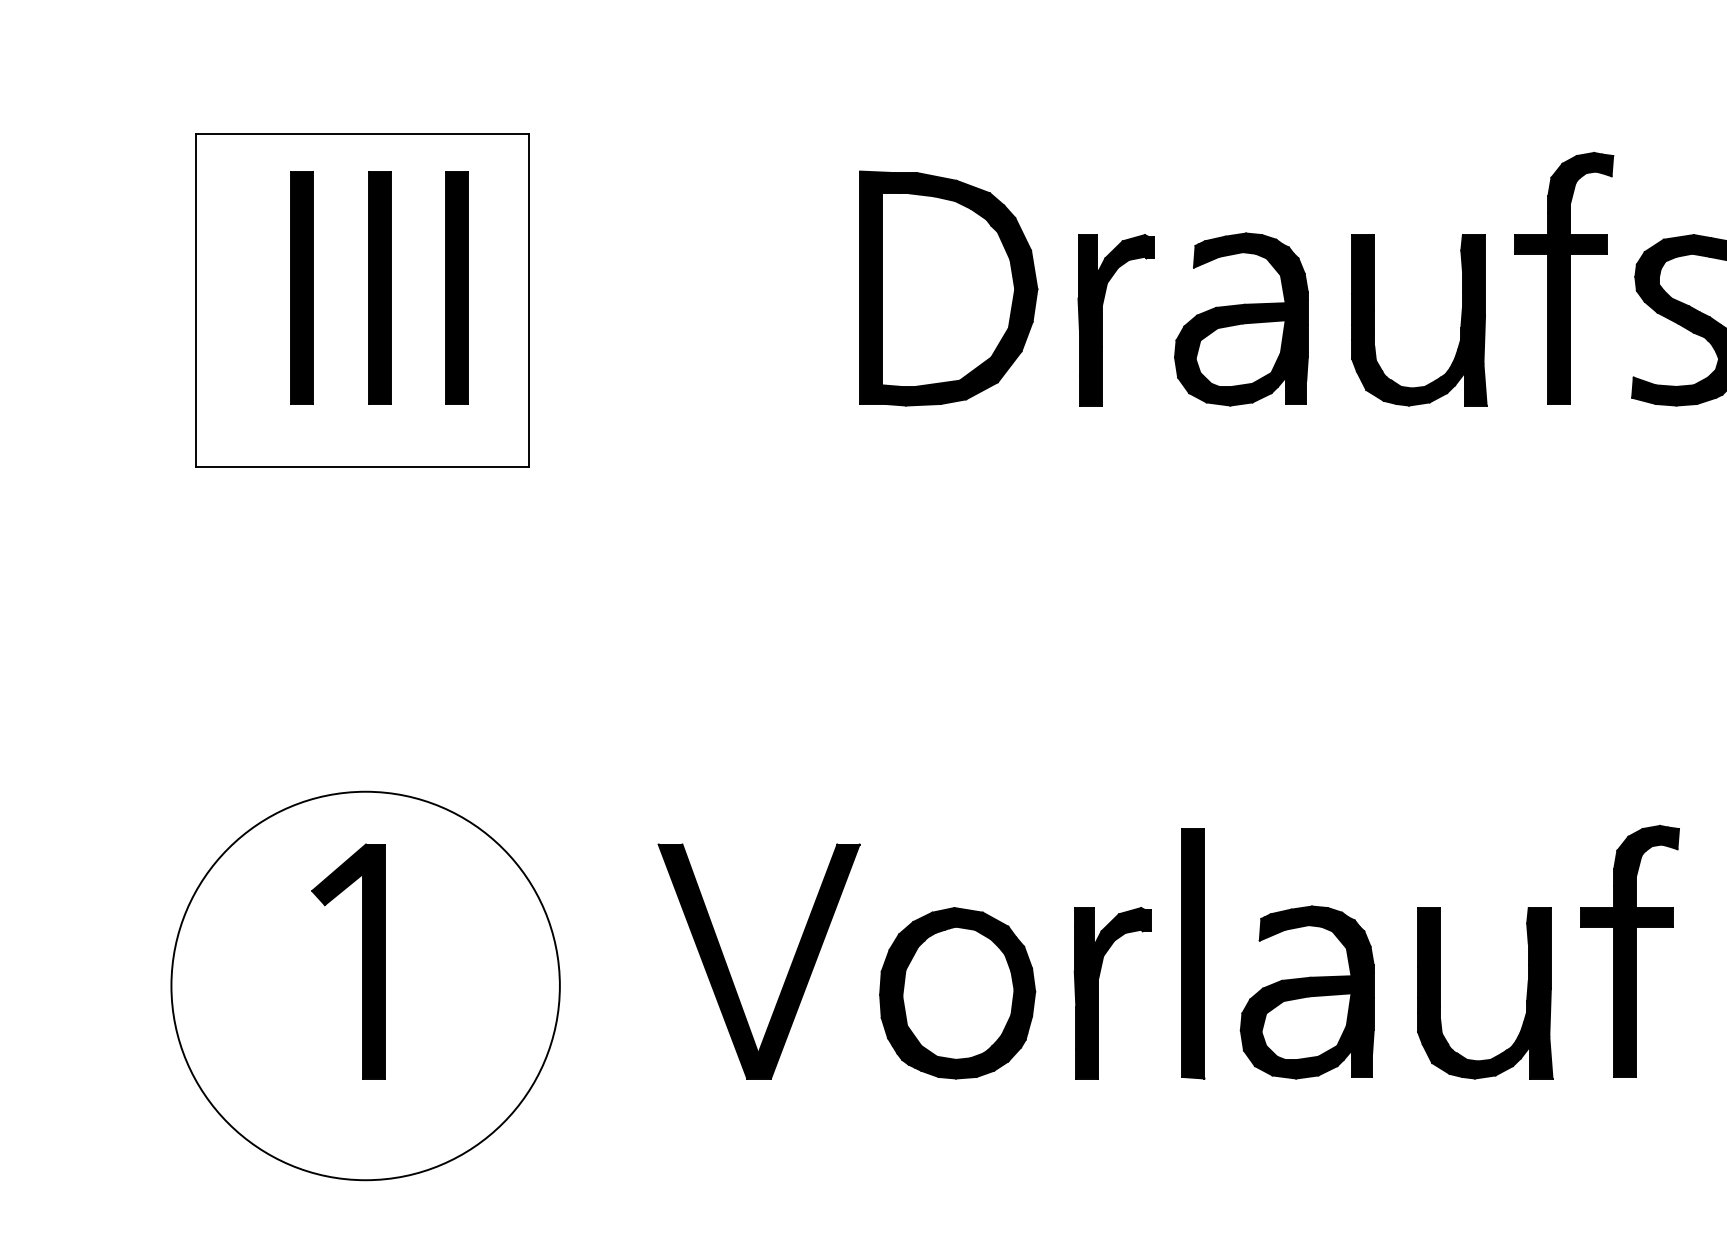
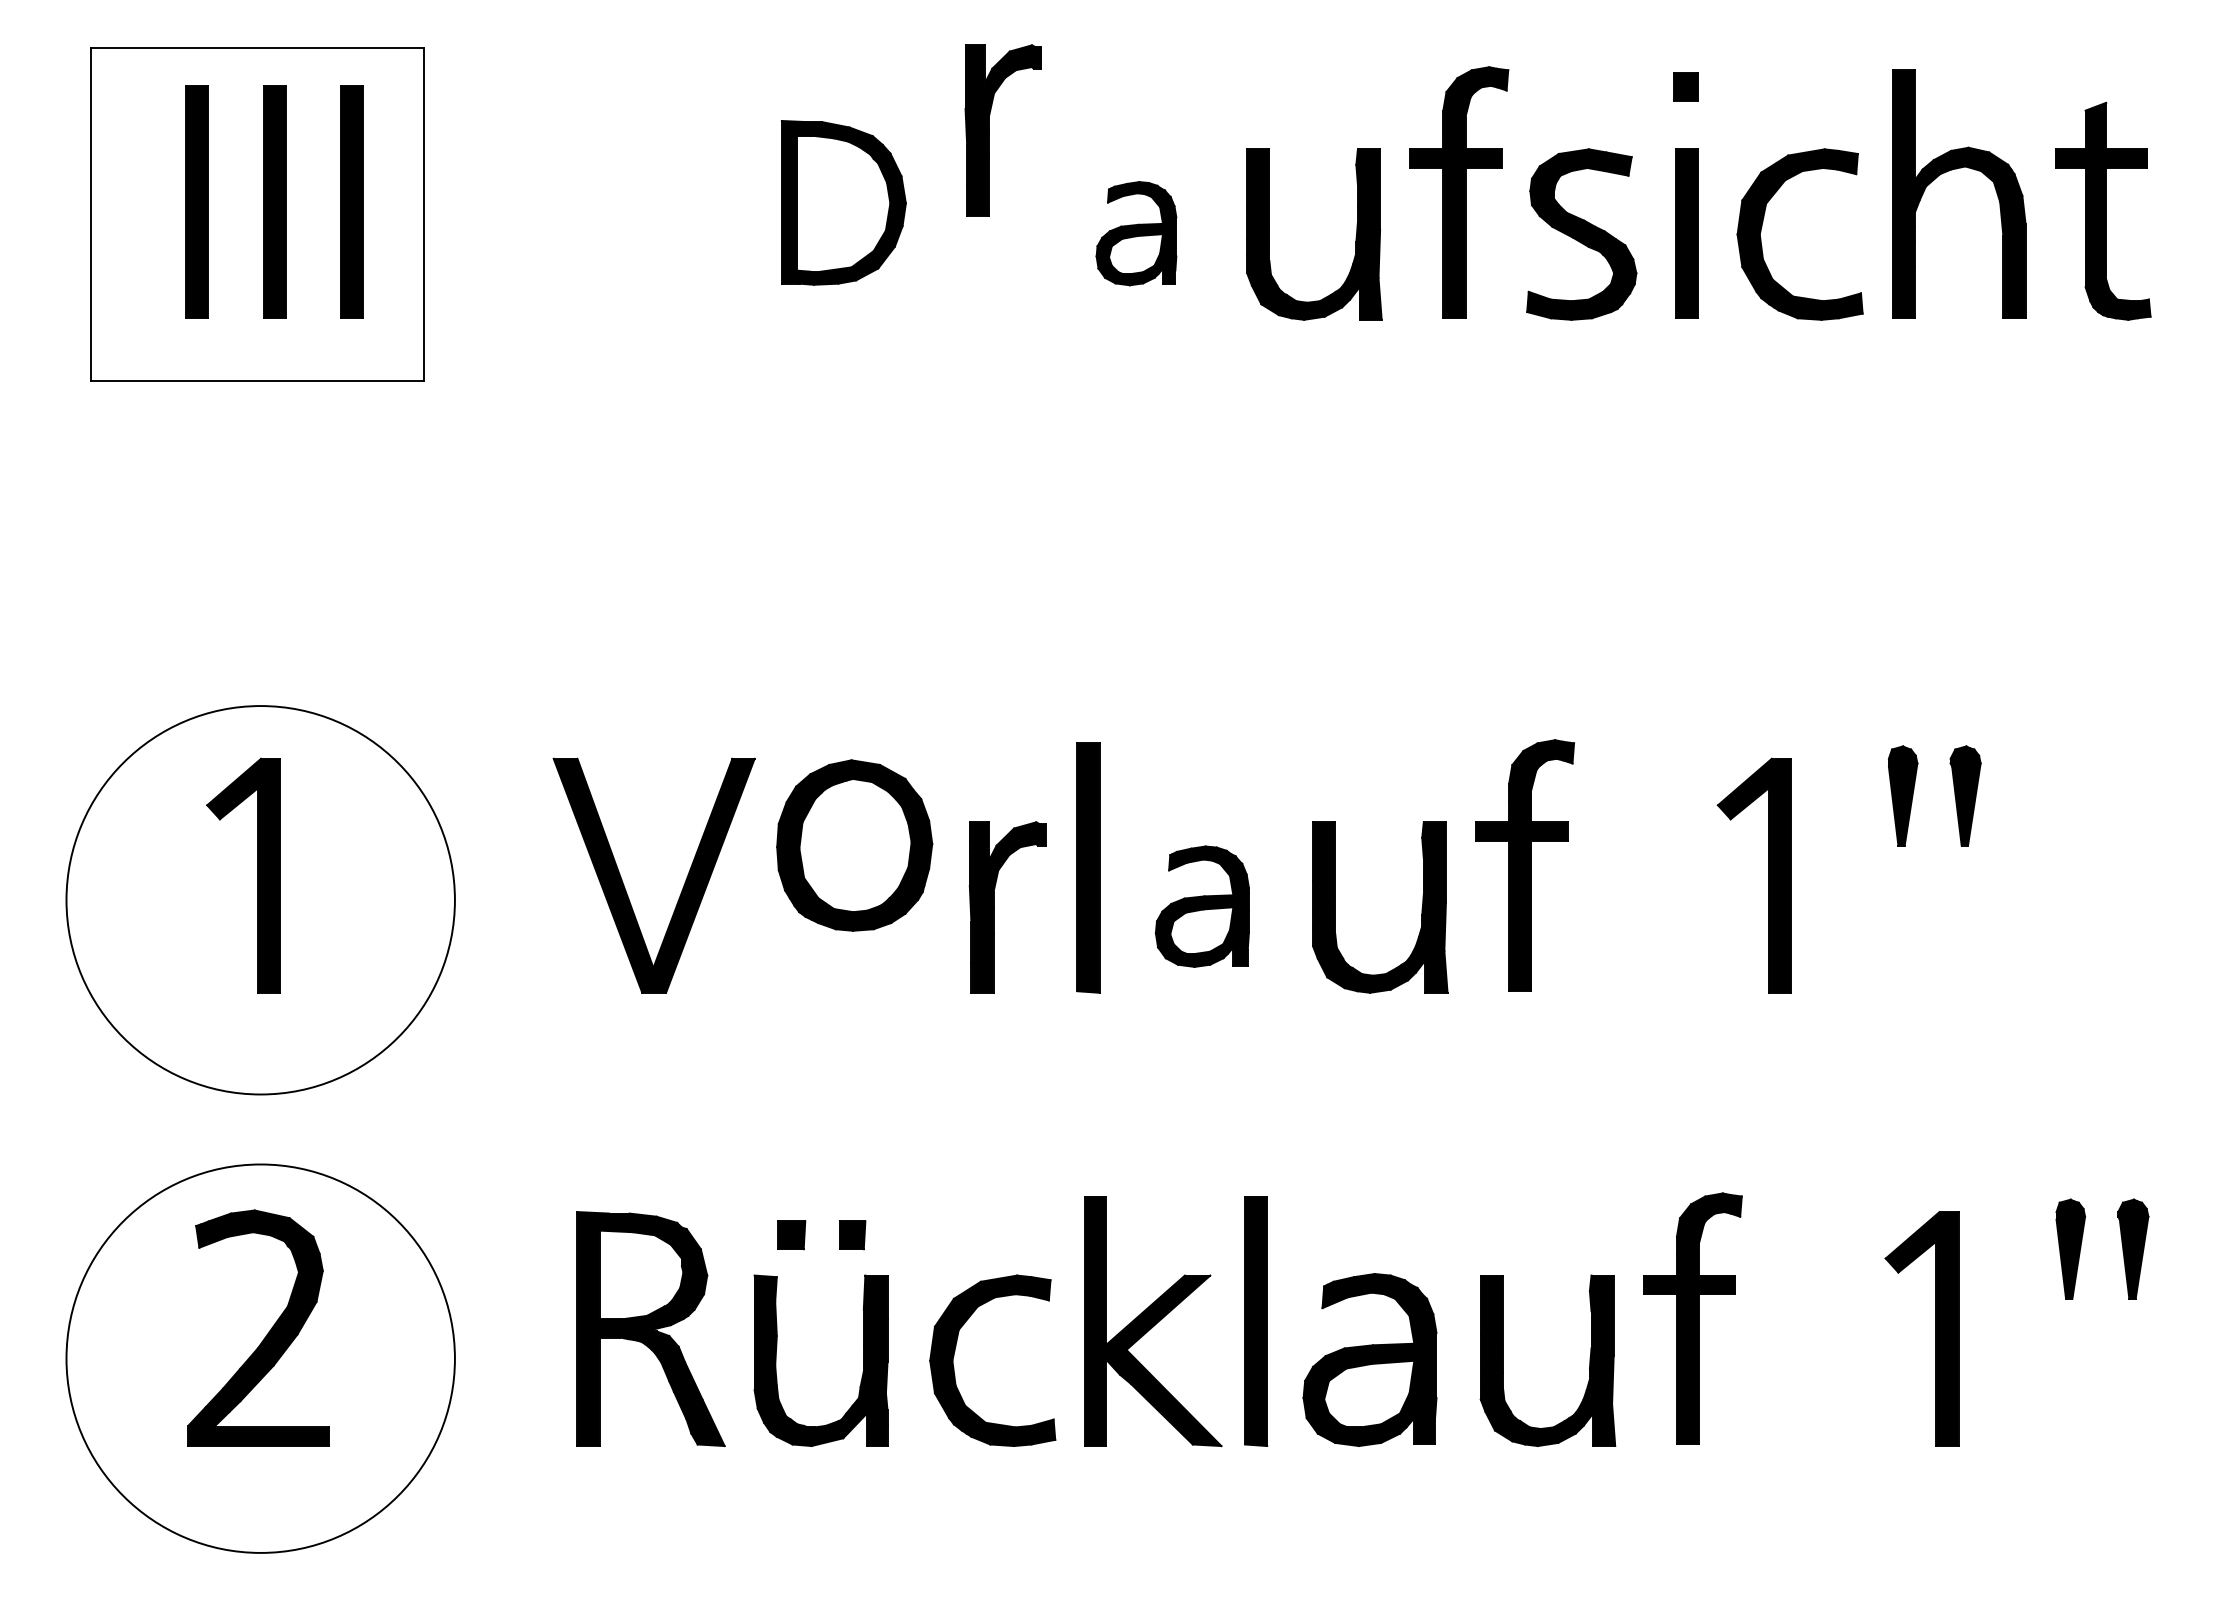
part: (948, 288) -> (843, 202), size x0.7
part: (1241, 319) -> (1136, 233), size x0.6
part: (1102, 320) -> (989, 130), moved
part: (1307, 992) -> (1202, 906), size x0.7
part: (957, 993) -> (854, 845), moved

